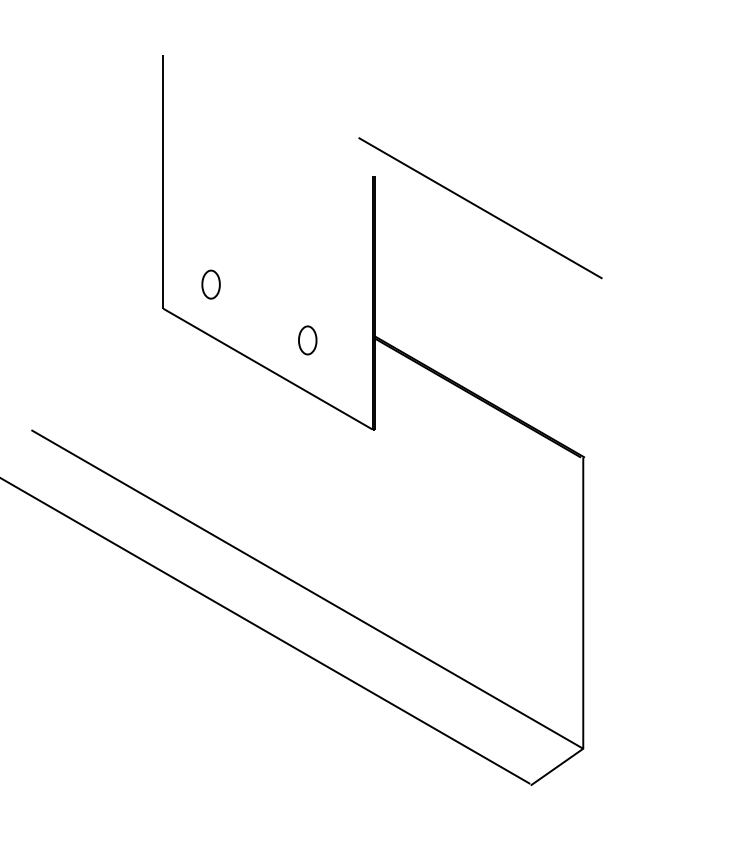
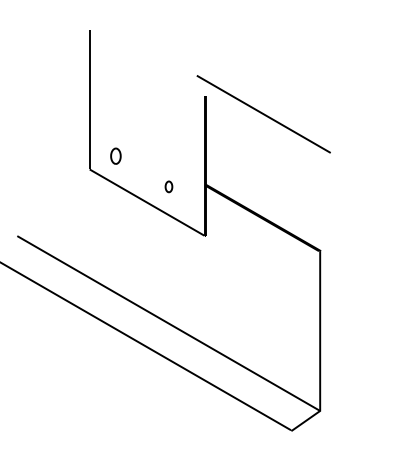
part: (306, 339) -> (168, 186), size x0.7

